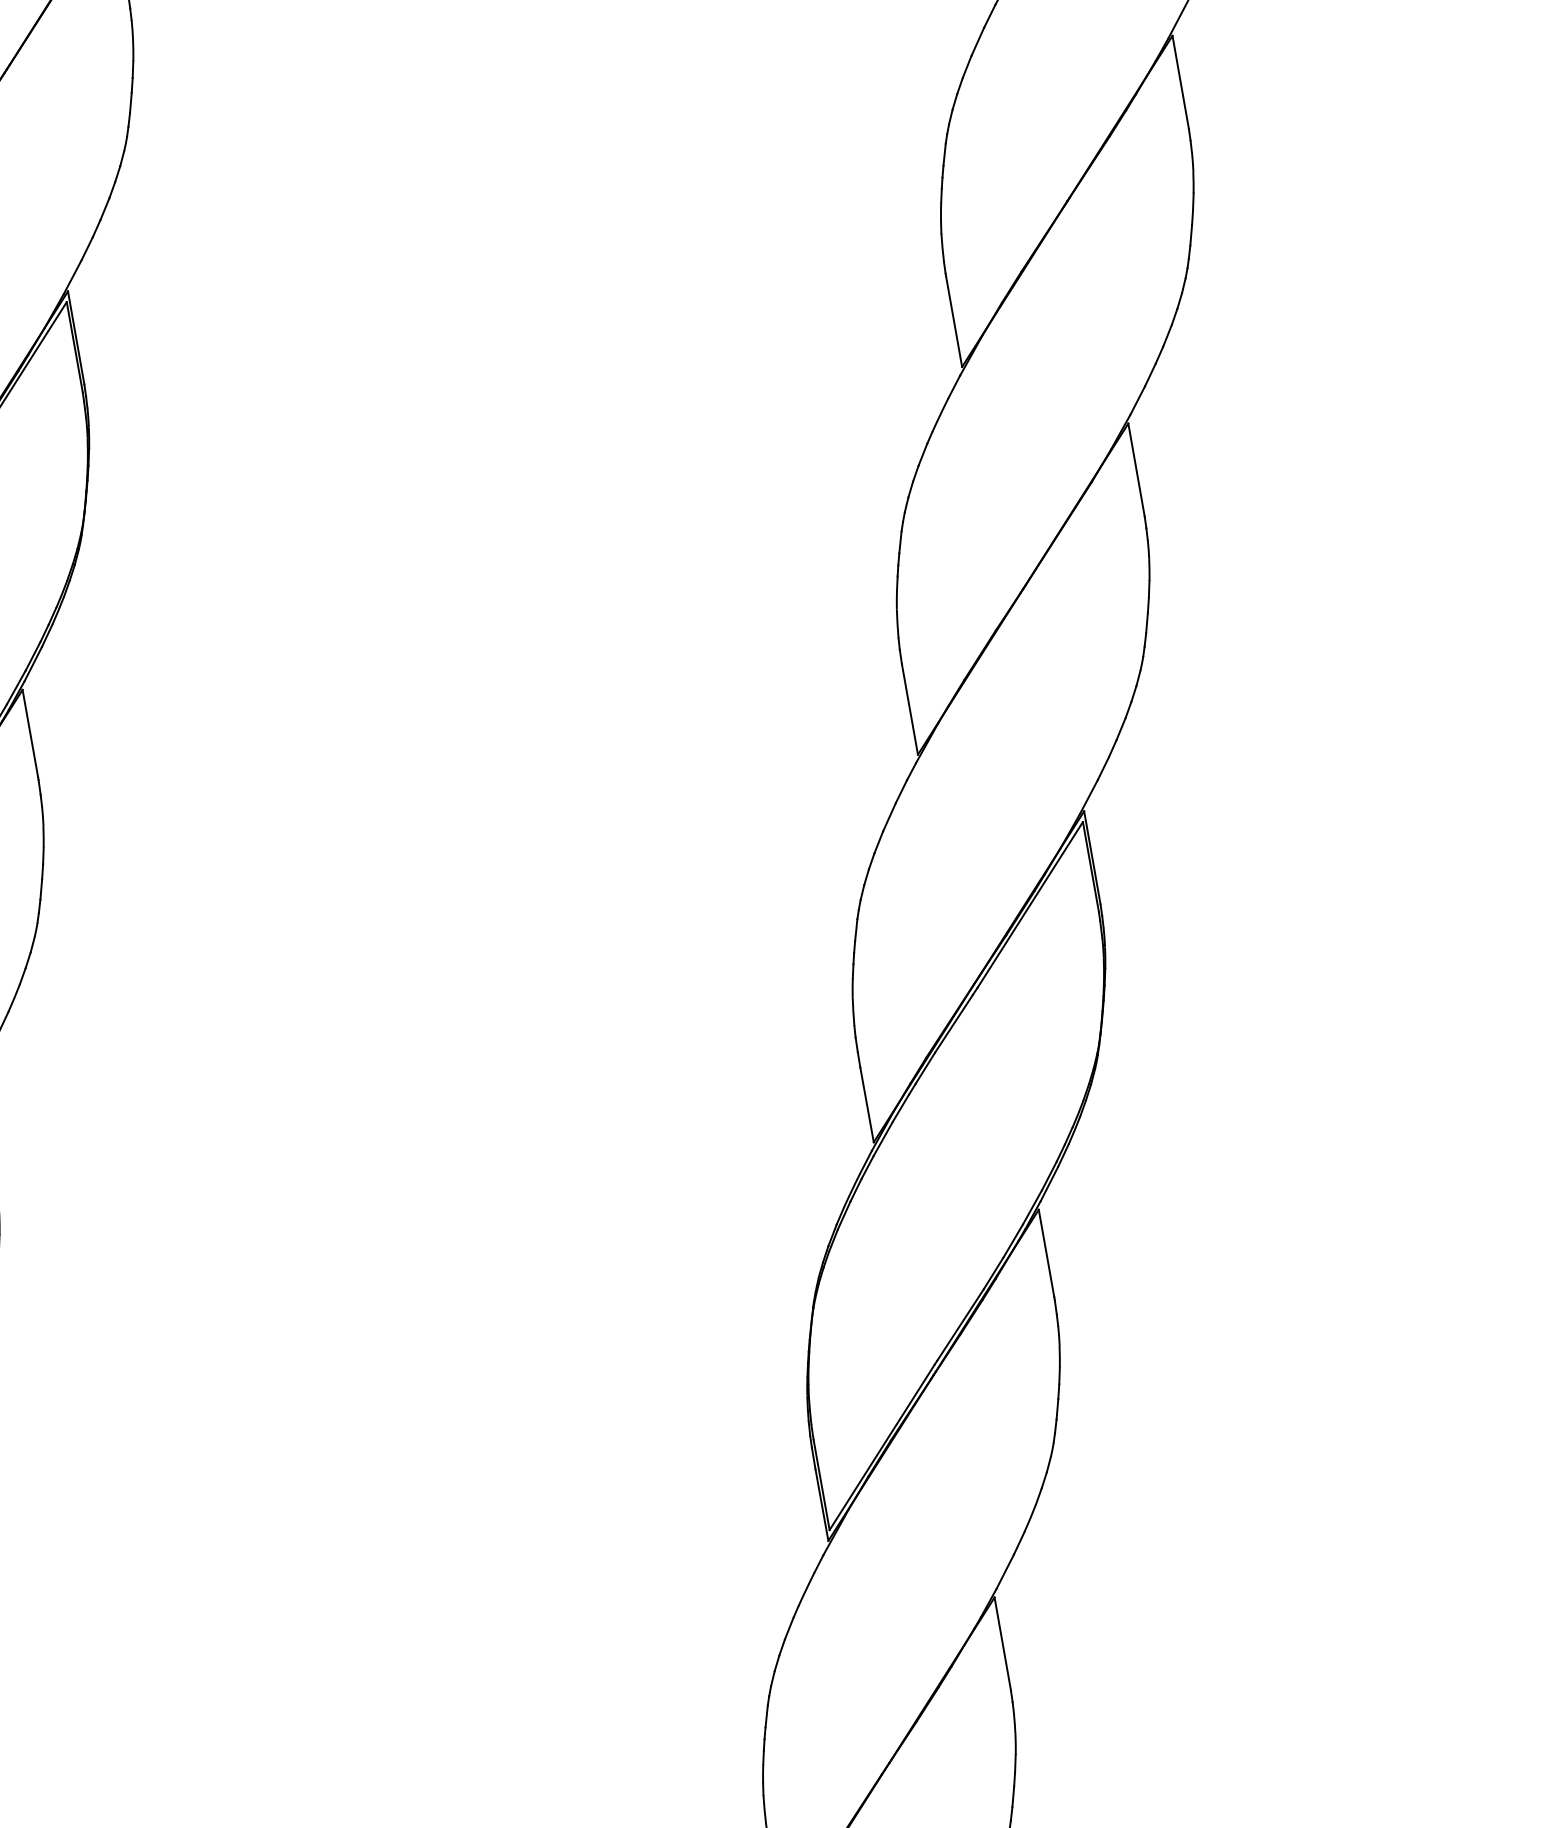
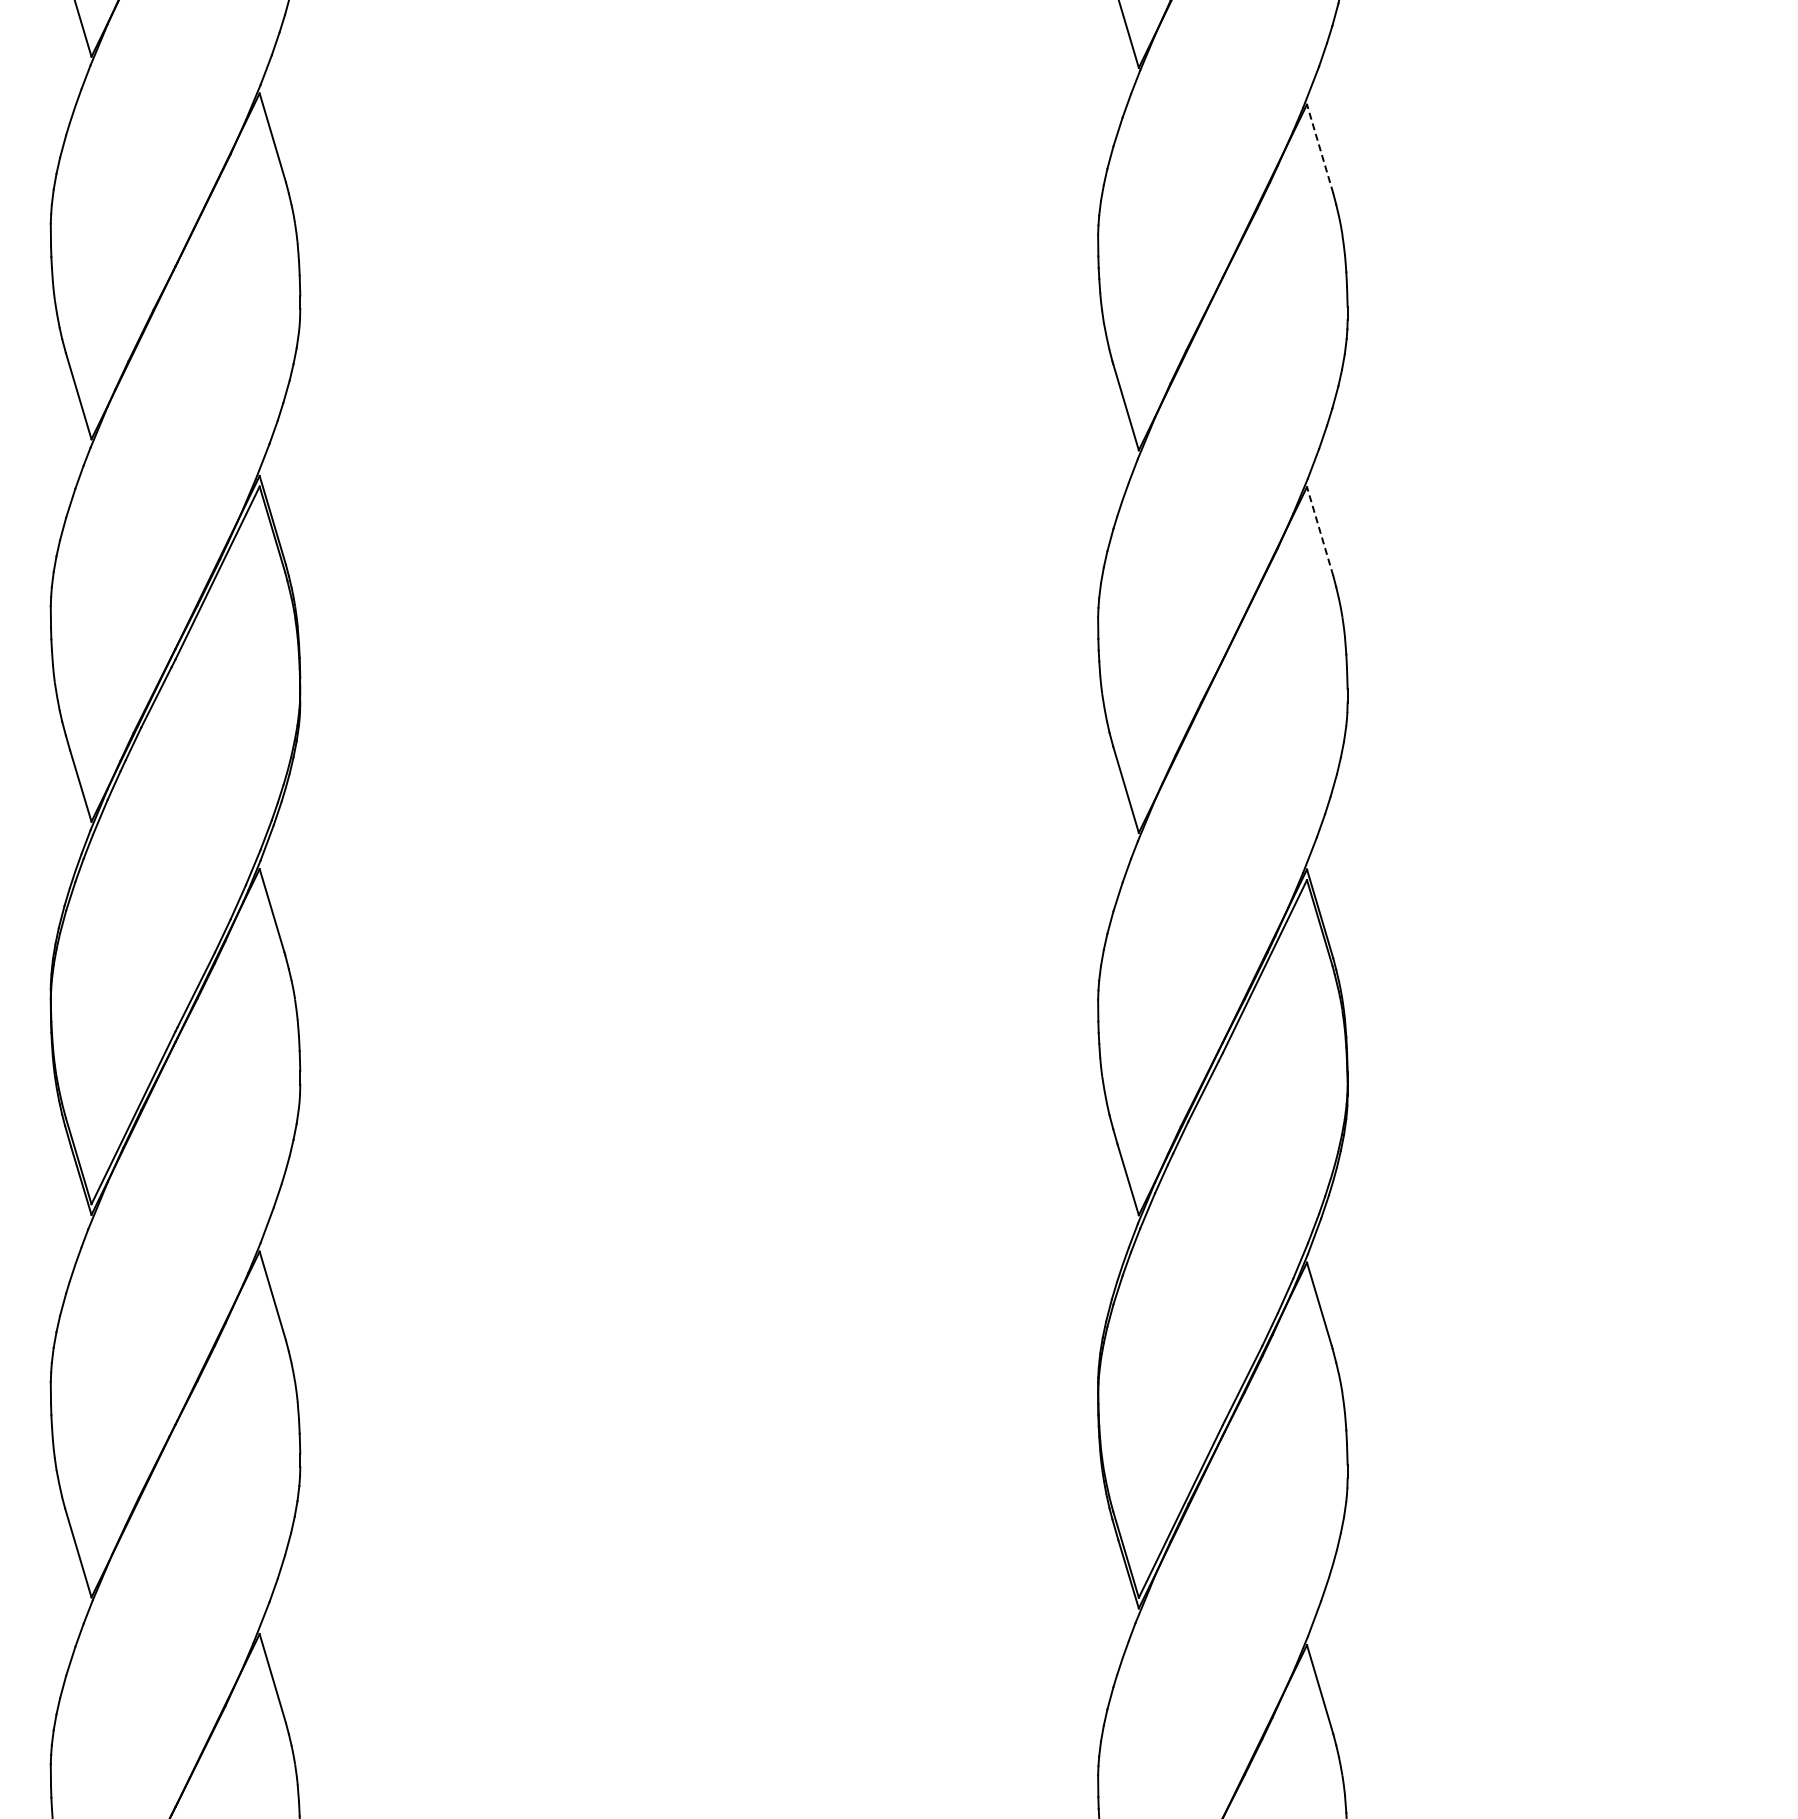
line: (1181, 81) -> (1320, 148), solid -> dashed
line: (1136, 470) -> (1320, 531), solid -> dashed

